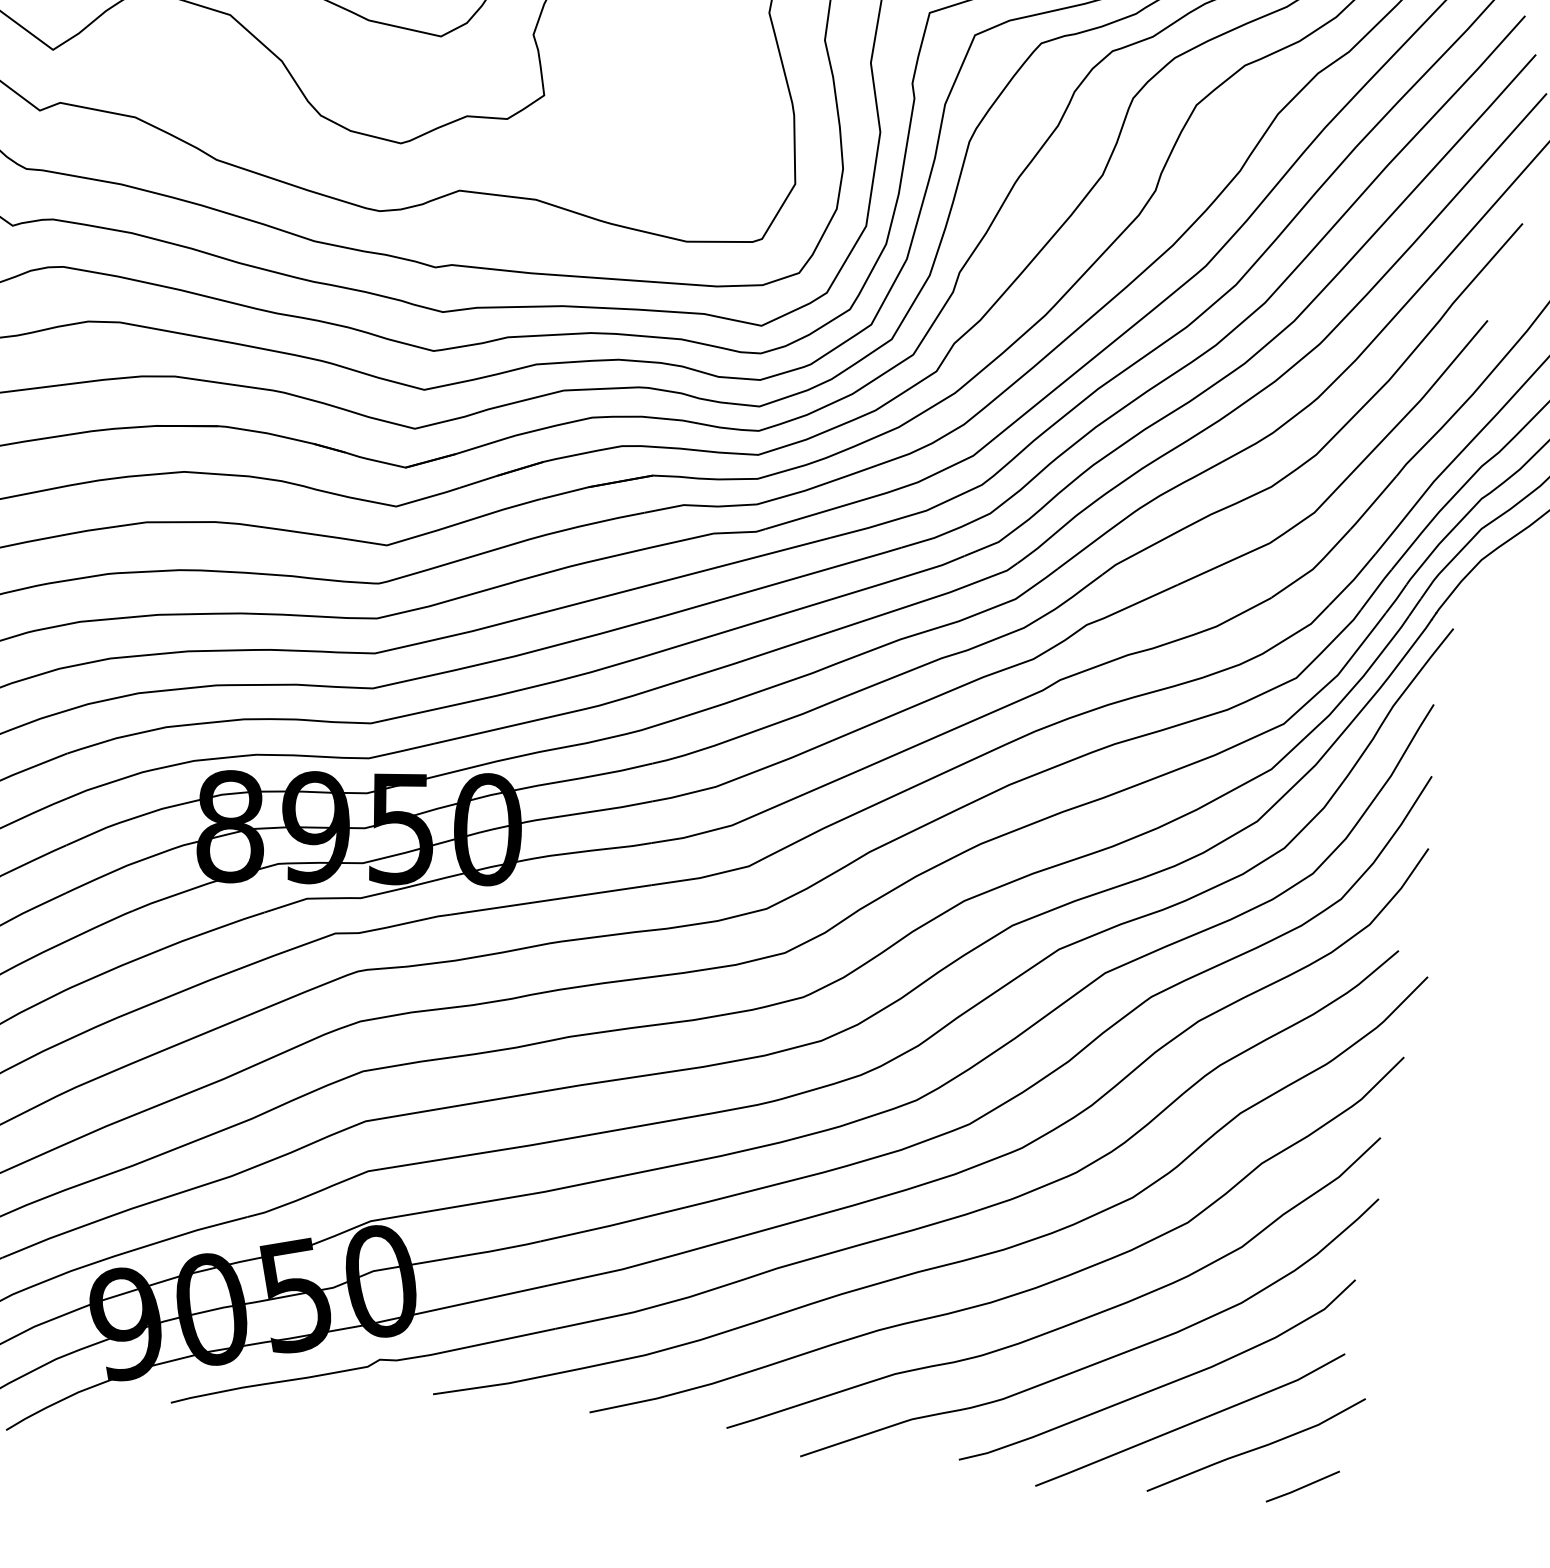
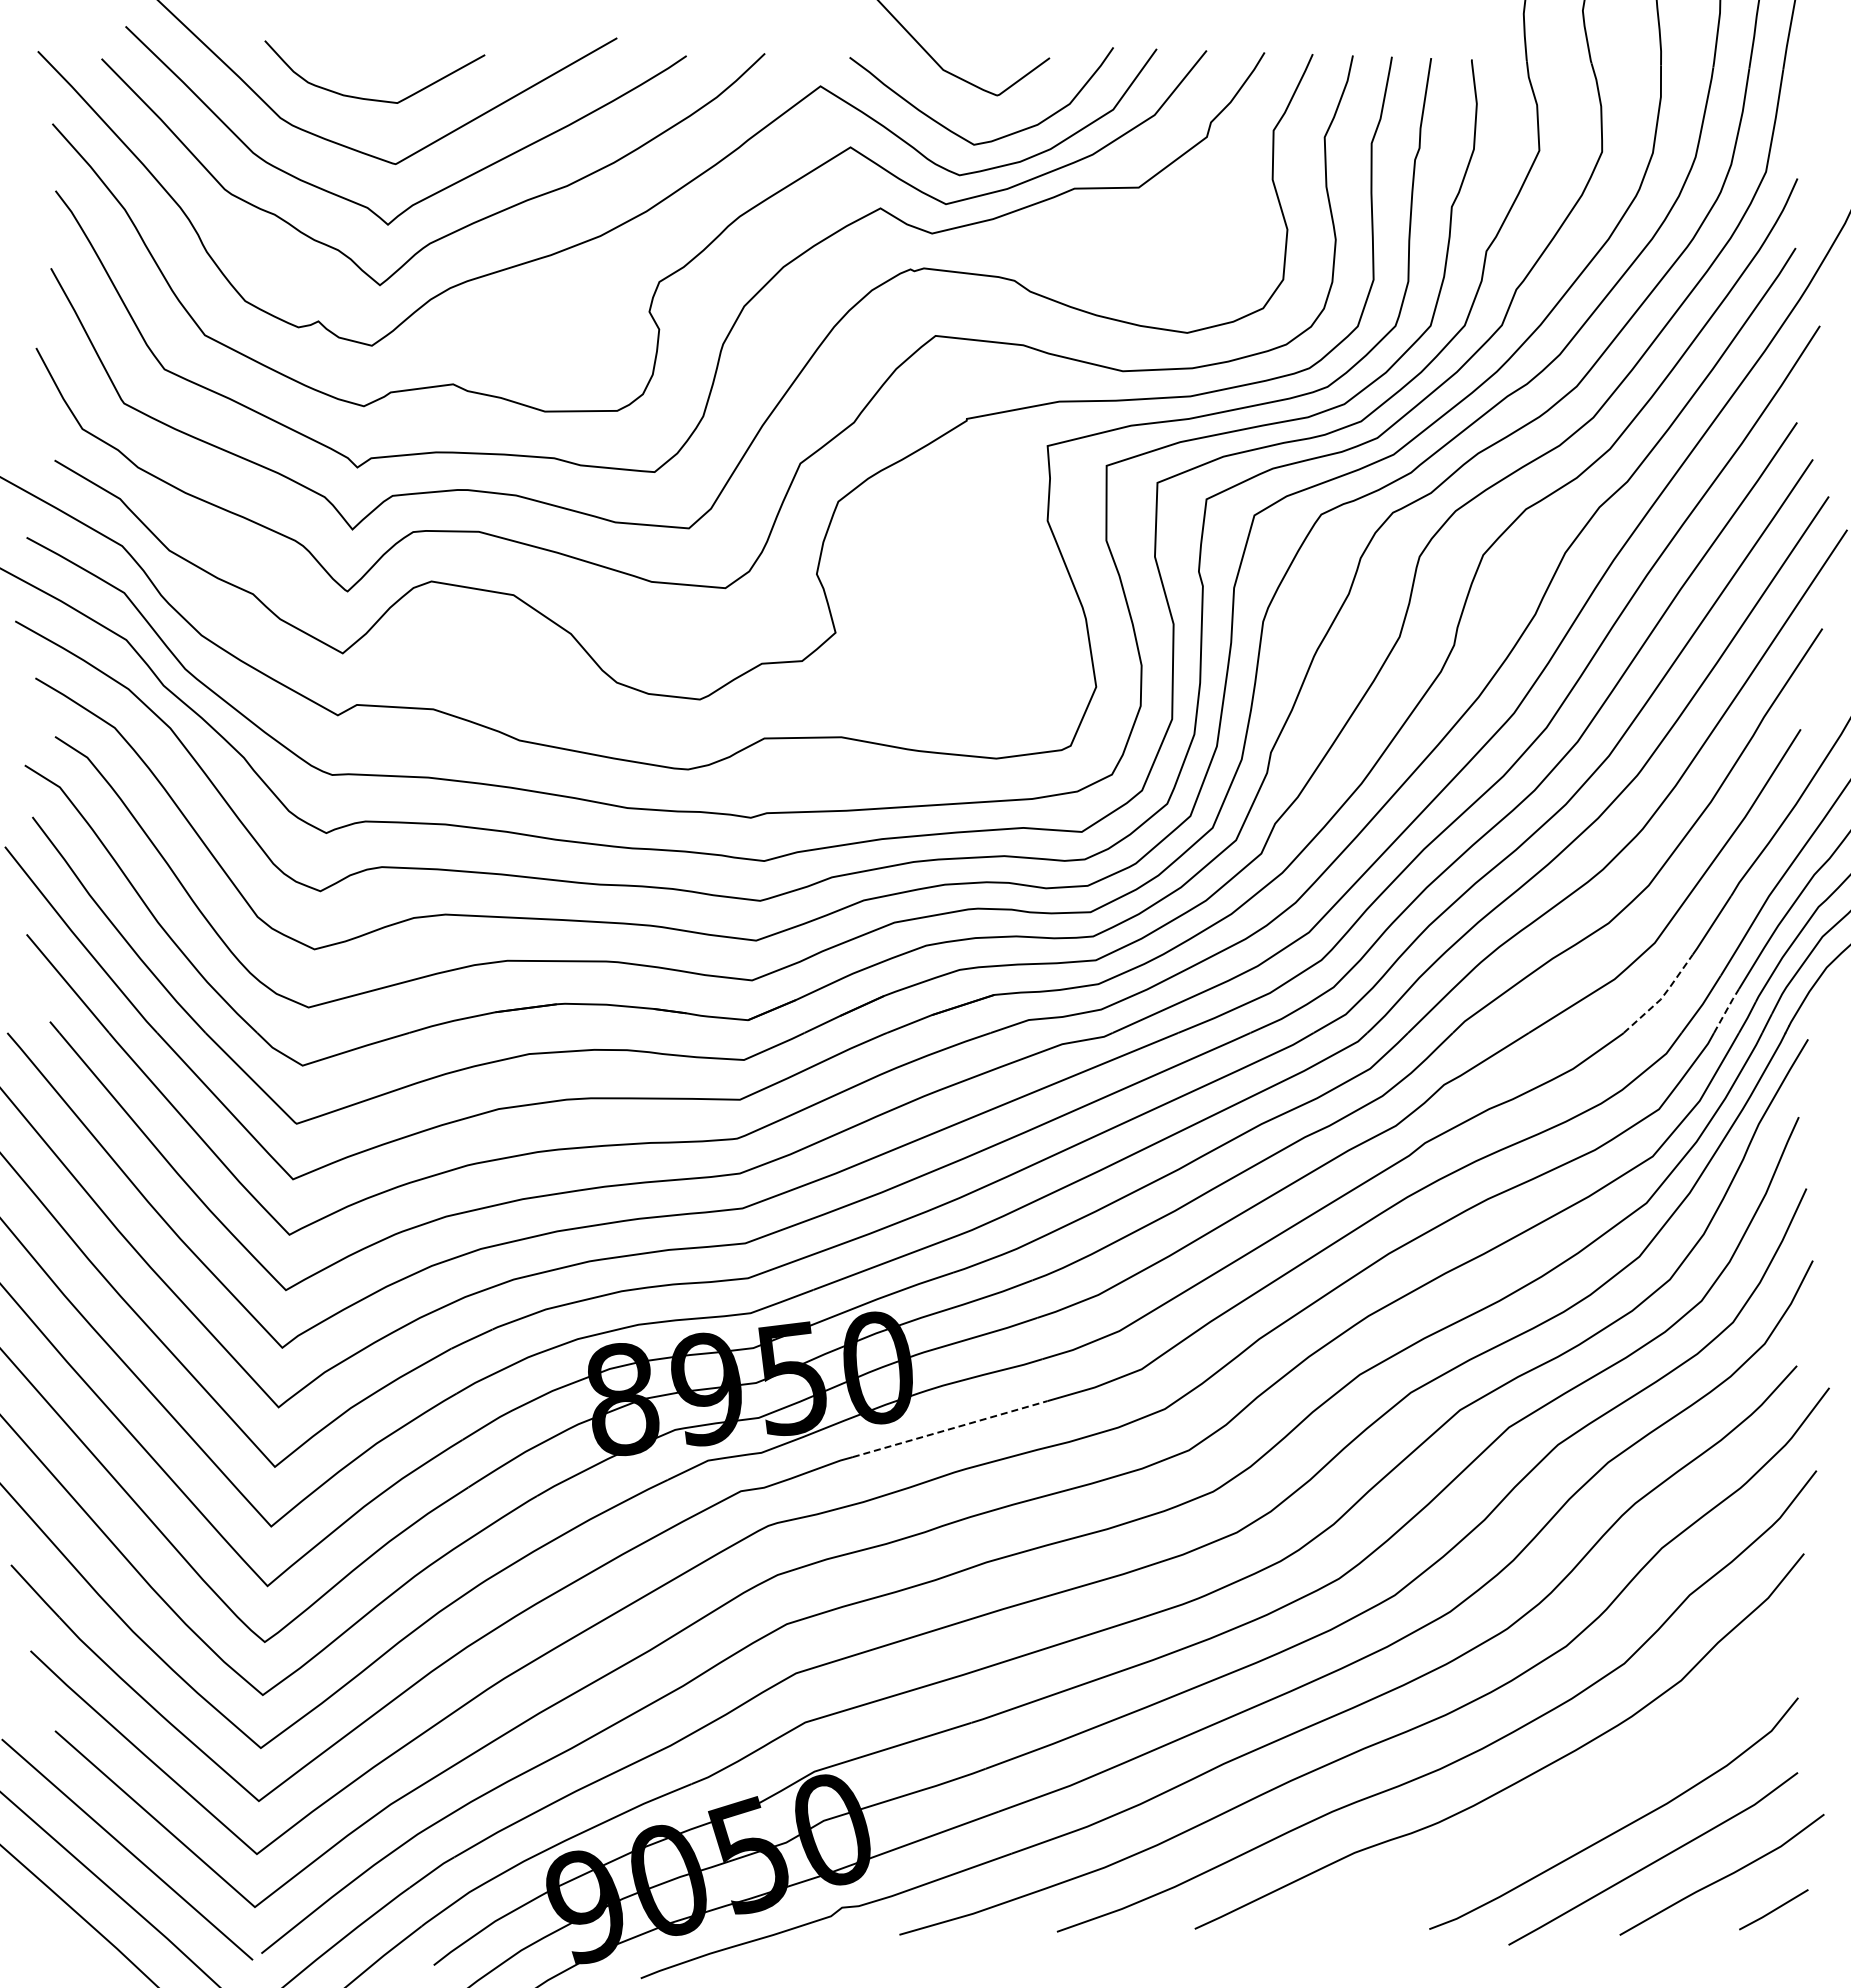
line: (1314, 567) -> (1662, 997), solid -> dashed
line: (1376, 589) -> (1726, 1010), solid -> dashed
line: (550, 900) -> (949, 1429), solid -> dashed
curve: (1099, 1360) -> (1555, 1812), removed

